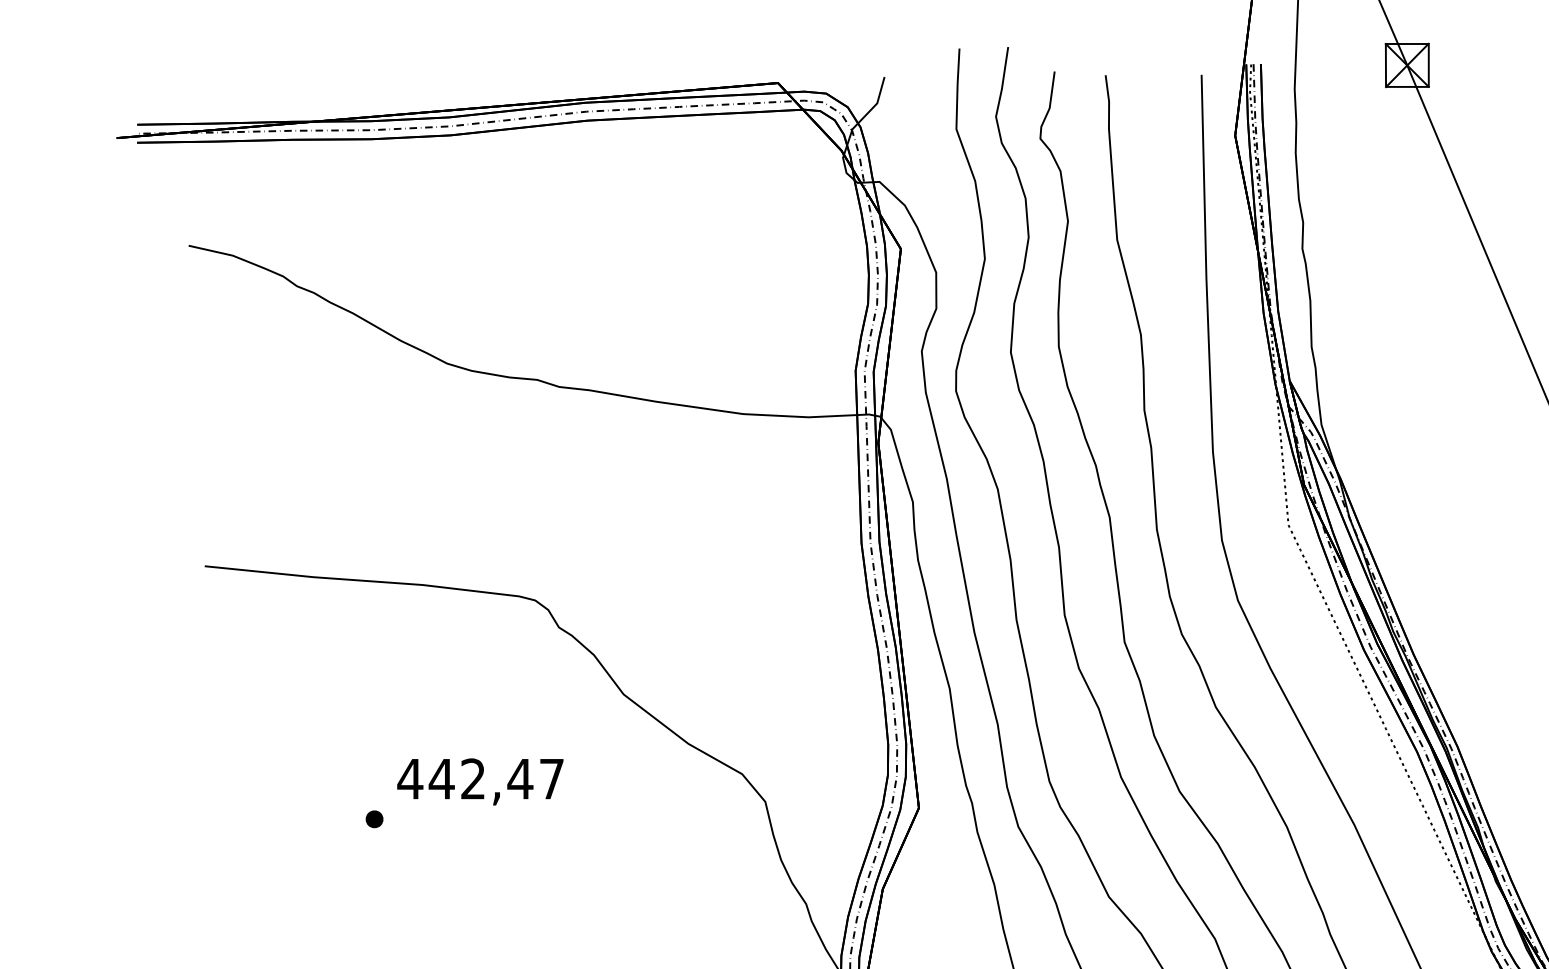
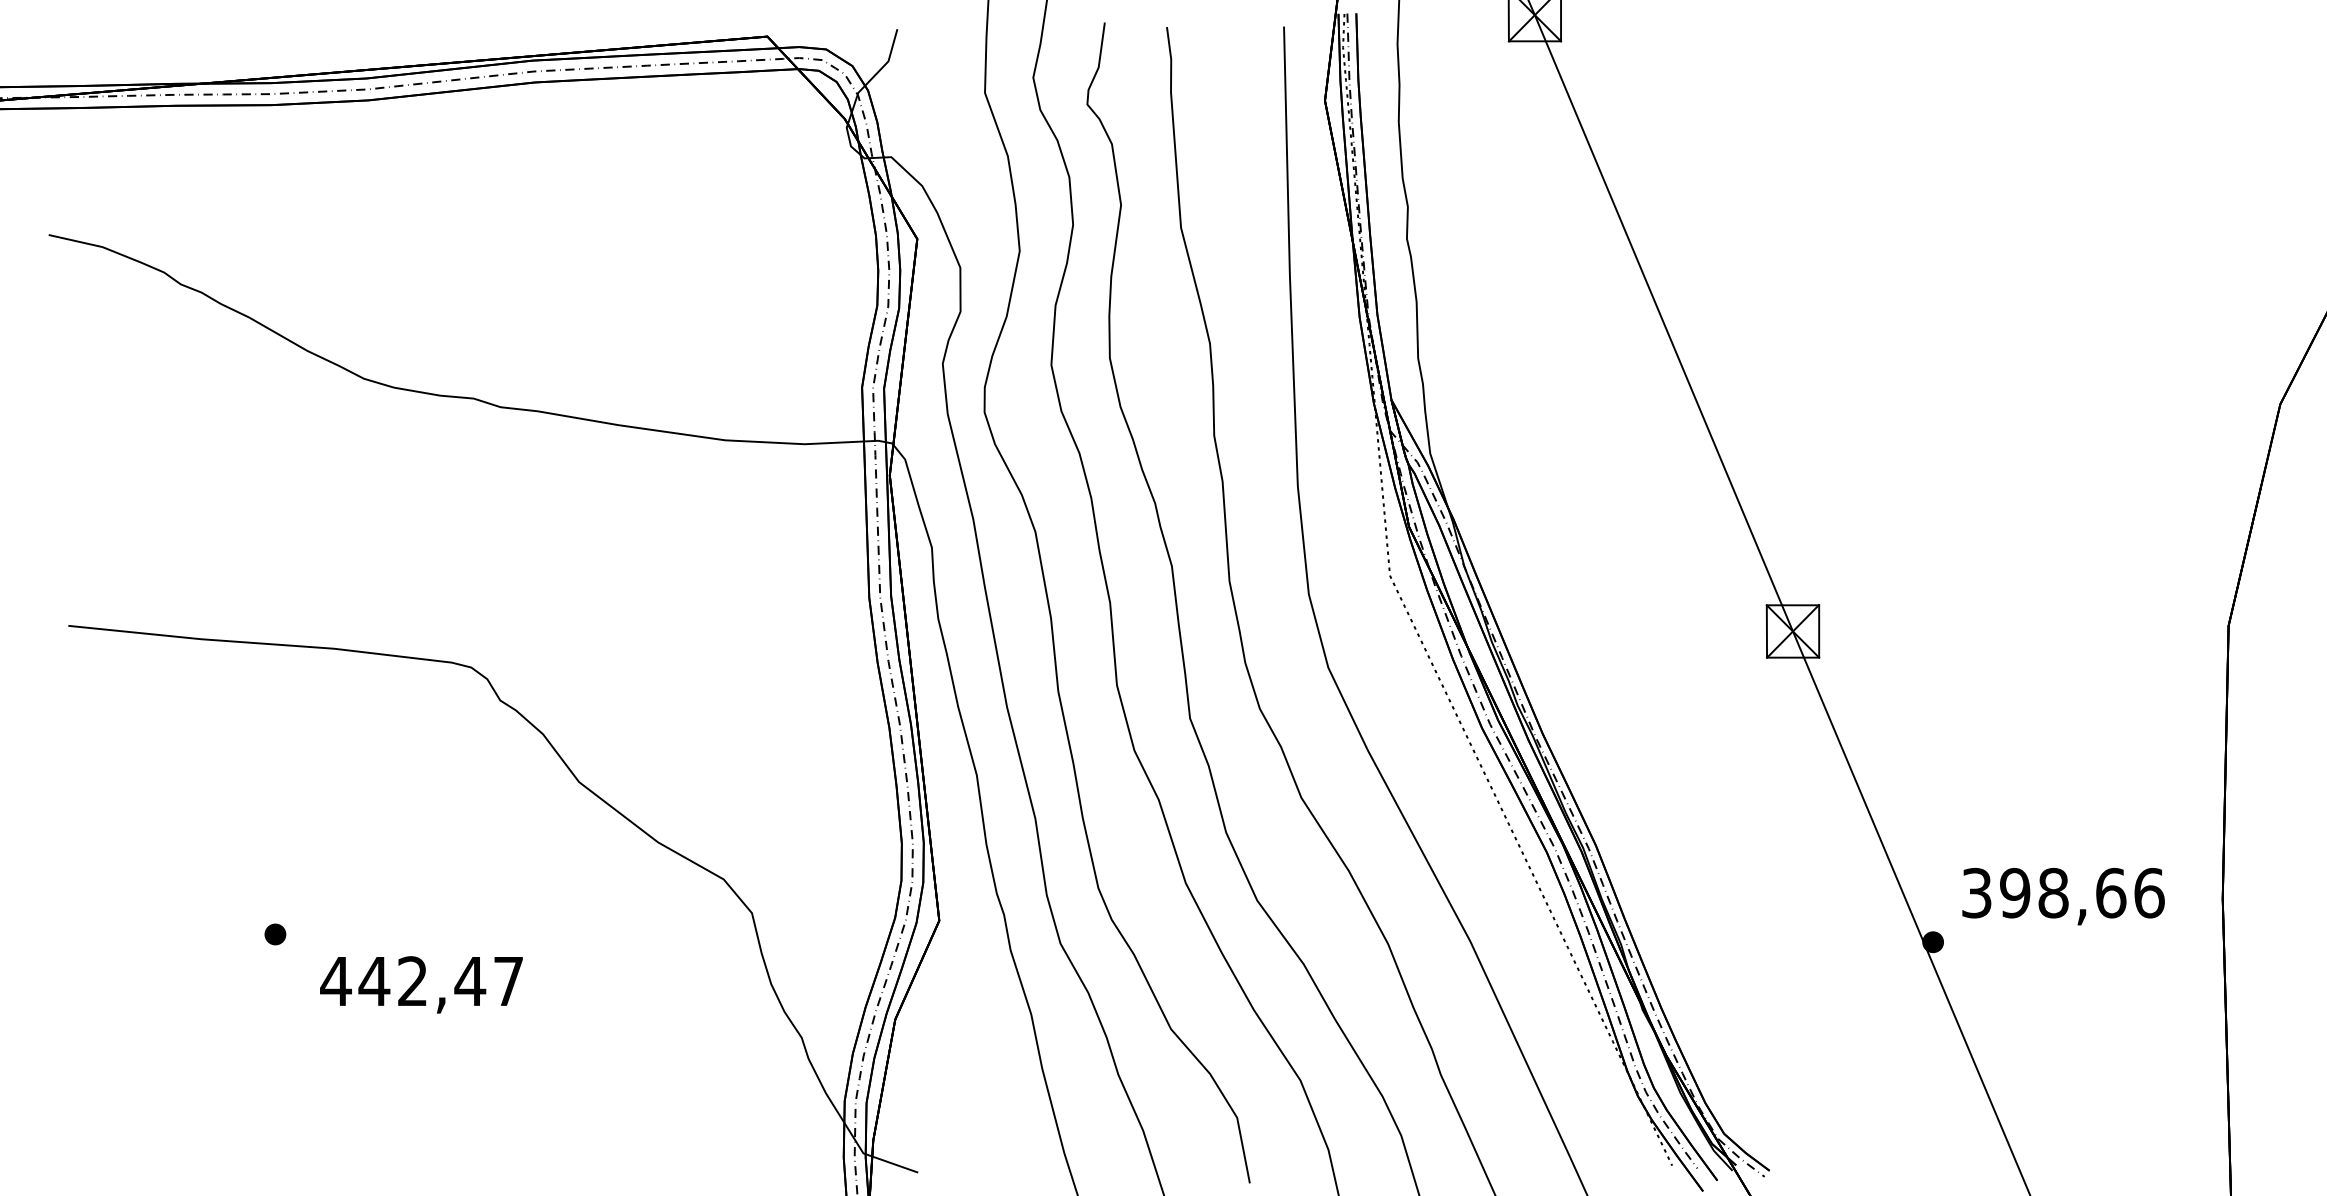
text: (480, 781) -> (421, 984), moved

